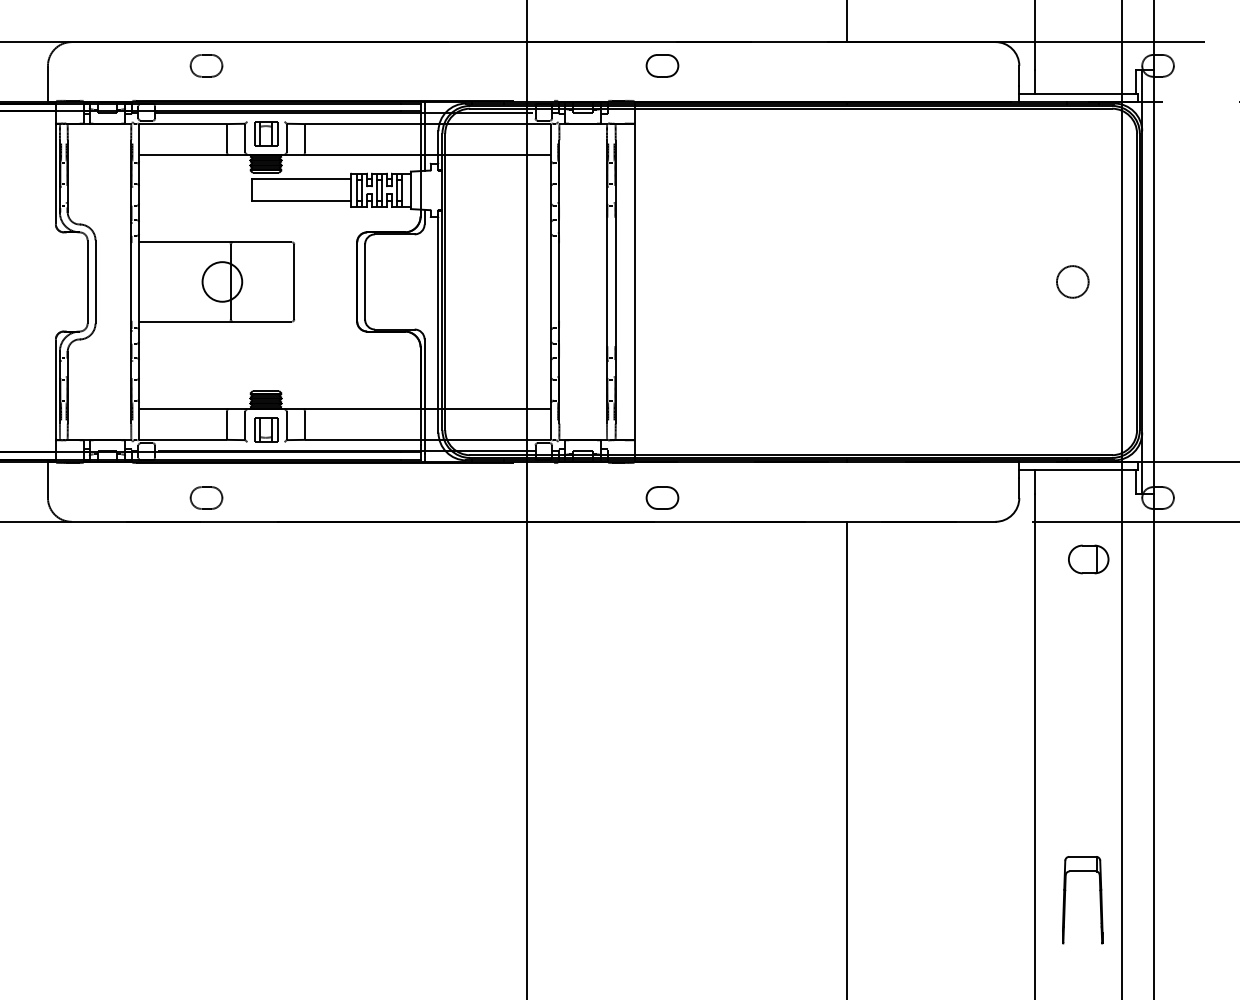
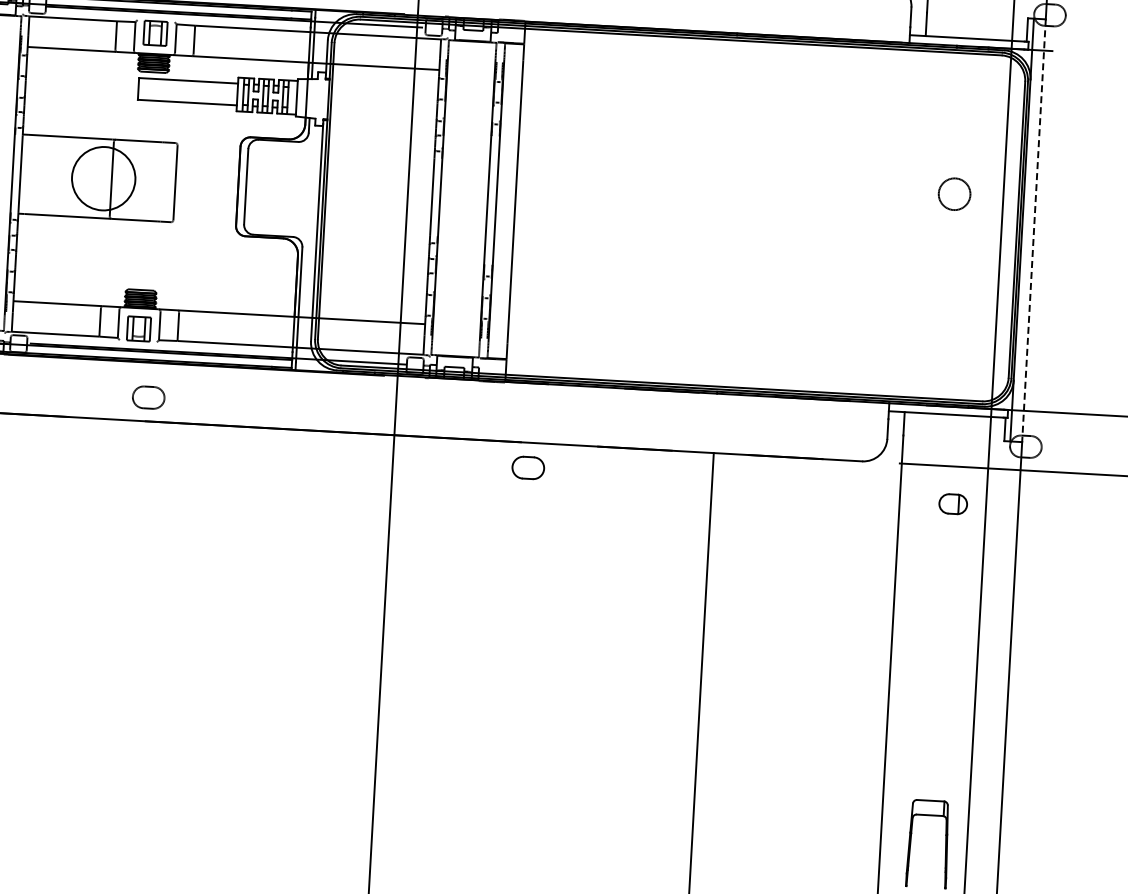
circle: (222, 281) -> (103, 178), size x1.6
circle: (1072, 281) -> (954, 193), moved
line: (1154, 281) -> (1034, 230), solid -> dashed
part: (206, 497) -> (148, 397), moved
part: (662, 497) -> (528, 467), moved
part: (1088, 559) -> (952, 504), size x0.7

